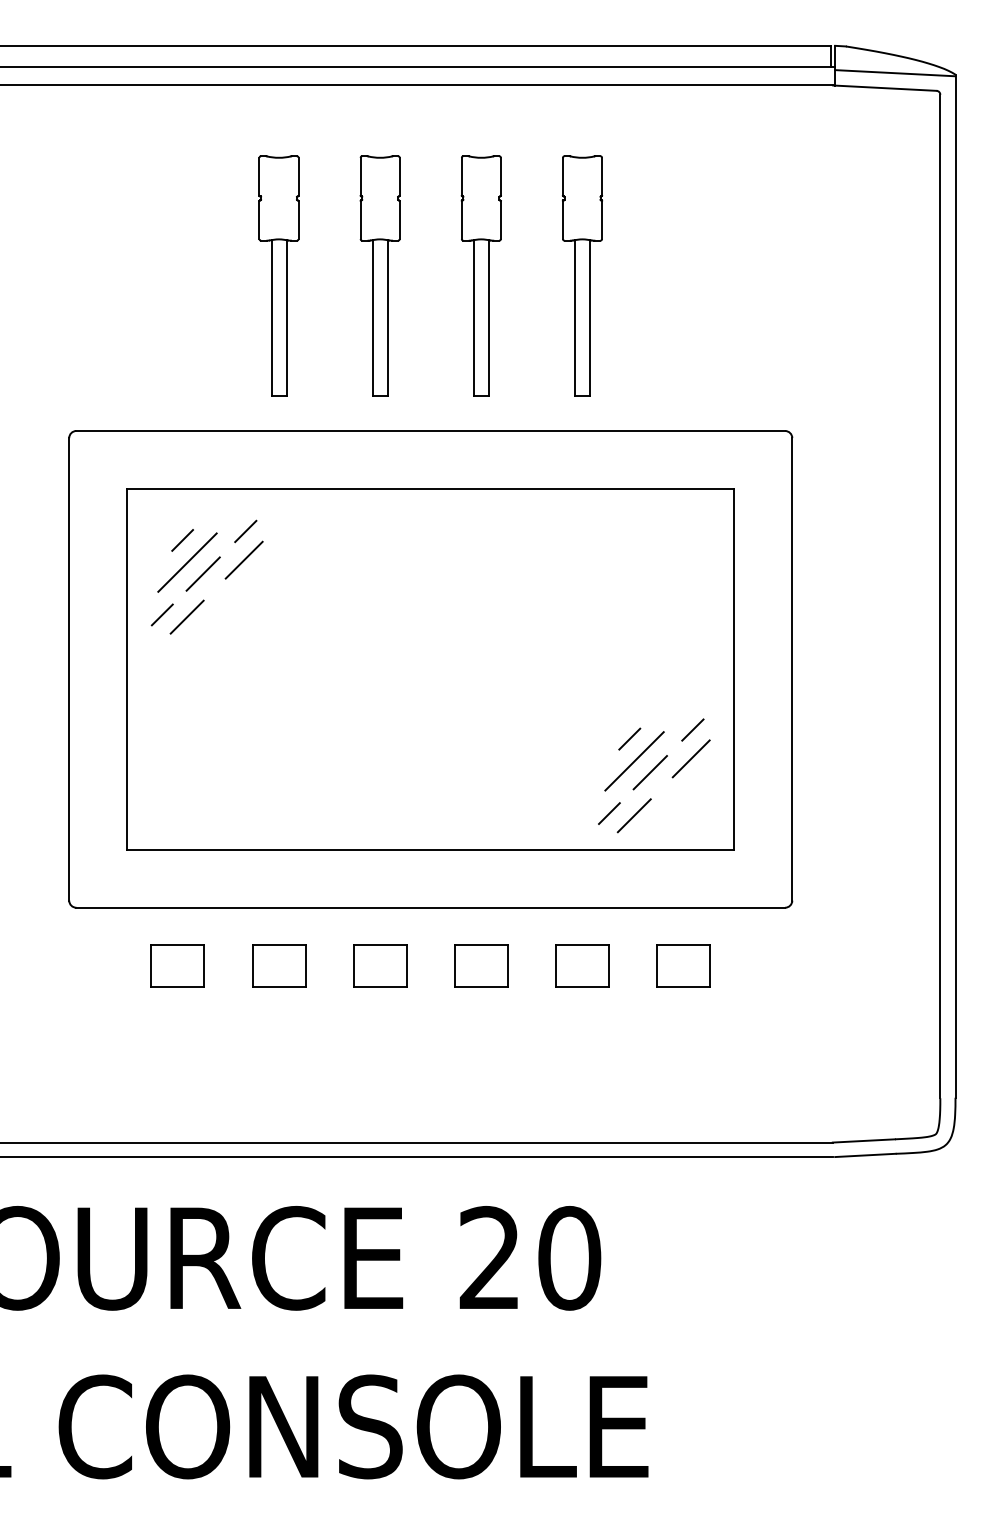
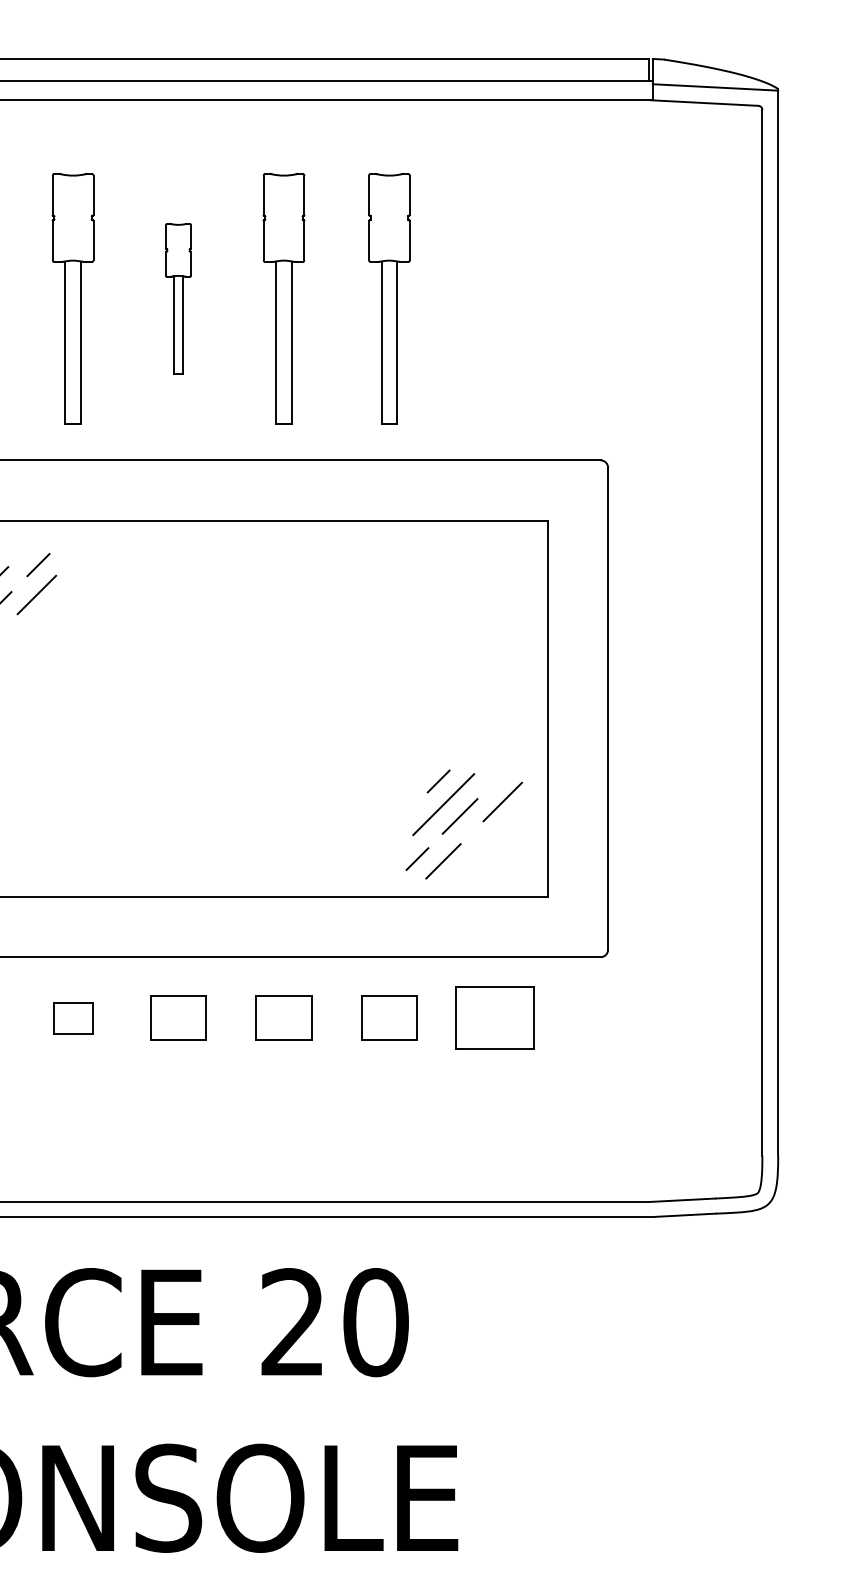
part: (379, 275) -> (177, 298), size x0.6
line: (692, 729) -> (504, 771), removed
part: (279, 965) -> (73, 1017), size x0.7
part: (683, 965) -> (494, 1017), size x1.4

